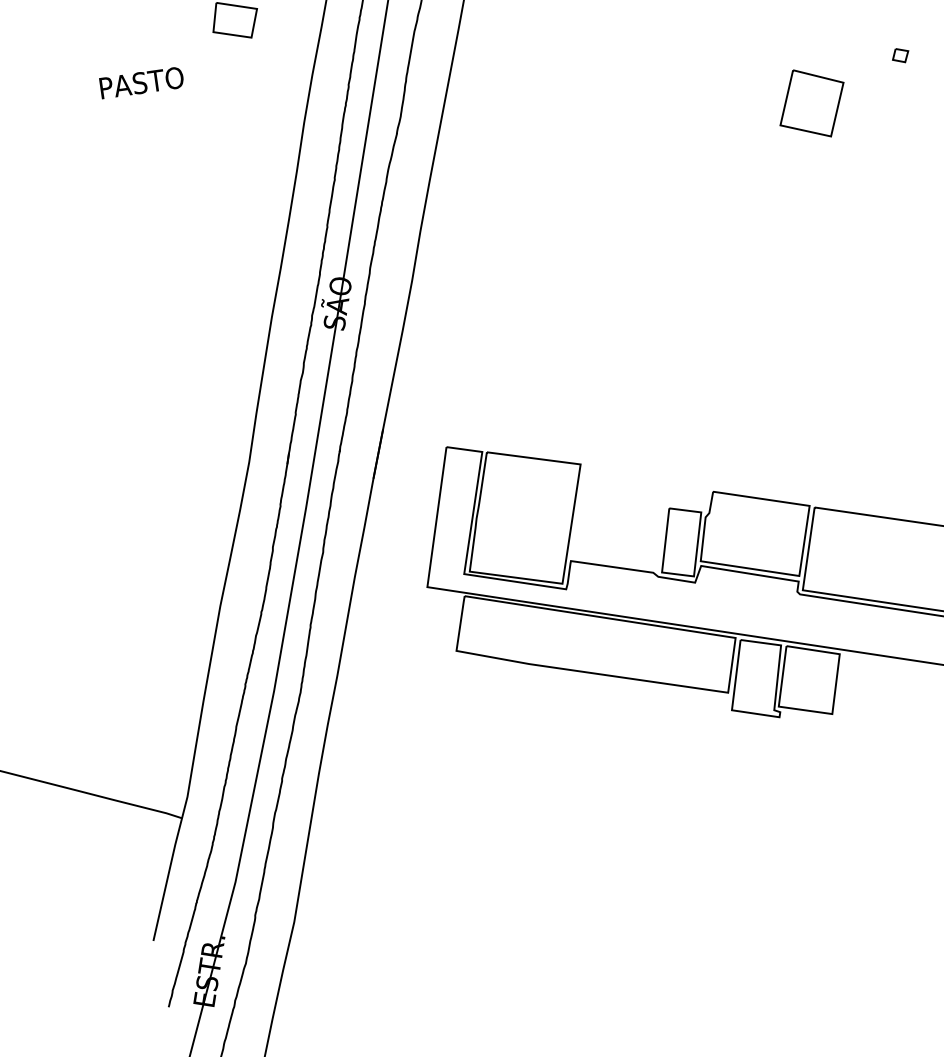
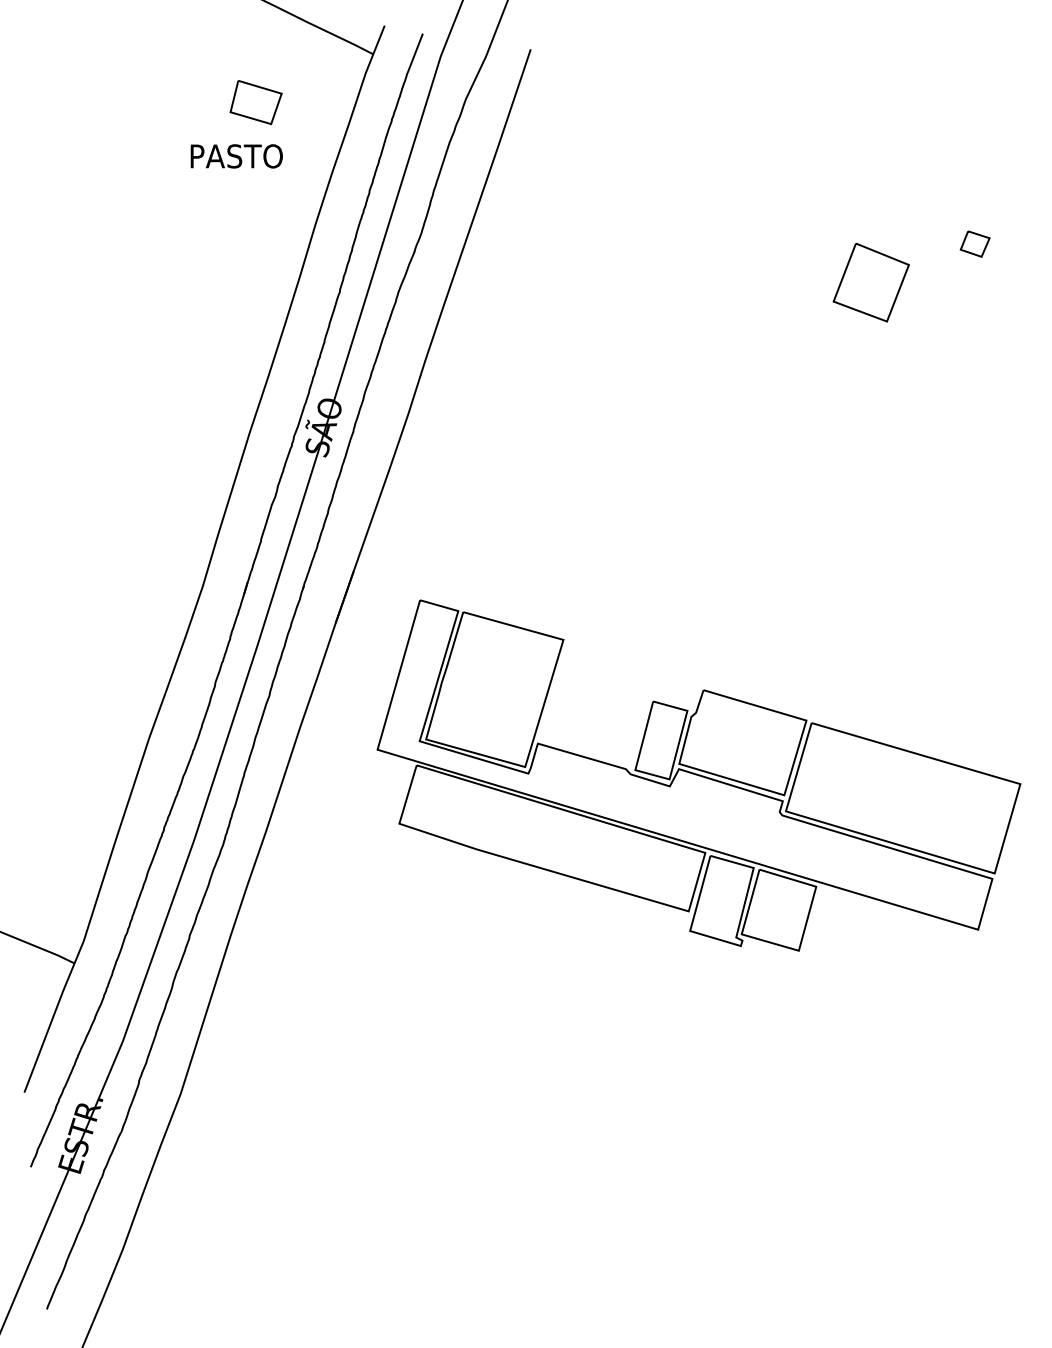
part: (900, 55) -> (975, 244), size x1.6
text: (141, 83) -> (236, 156), moved

